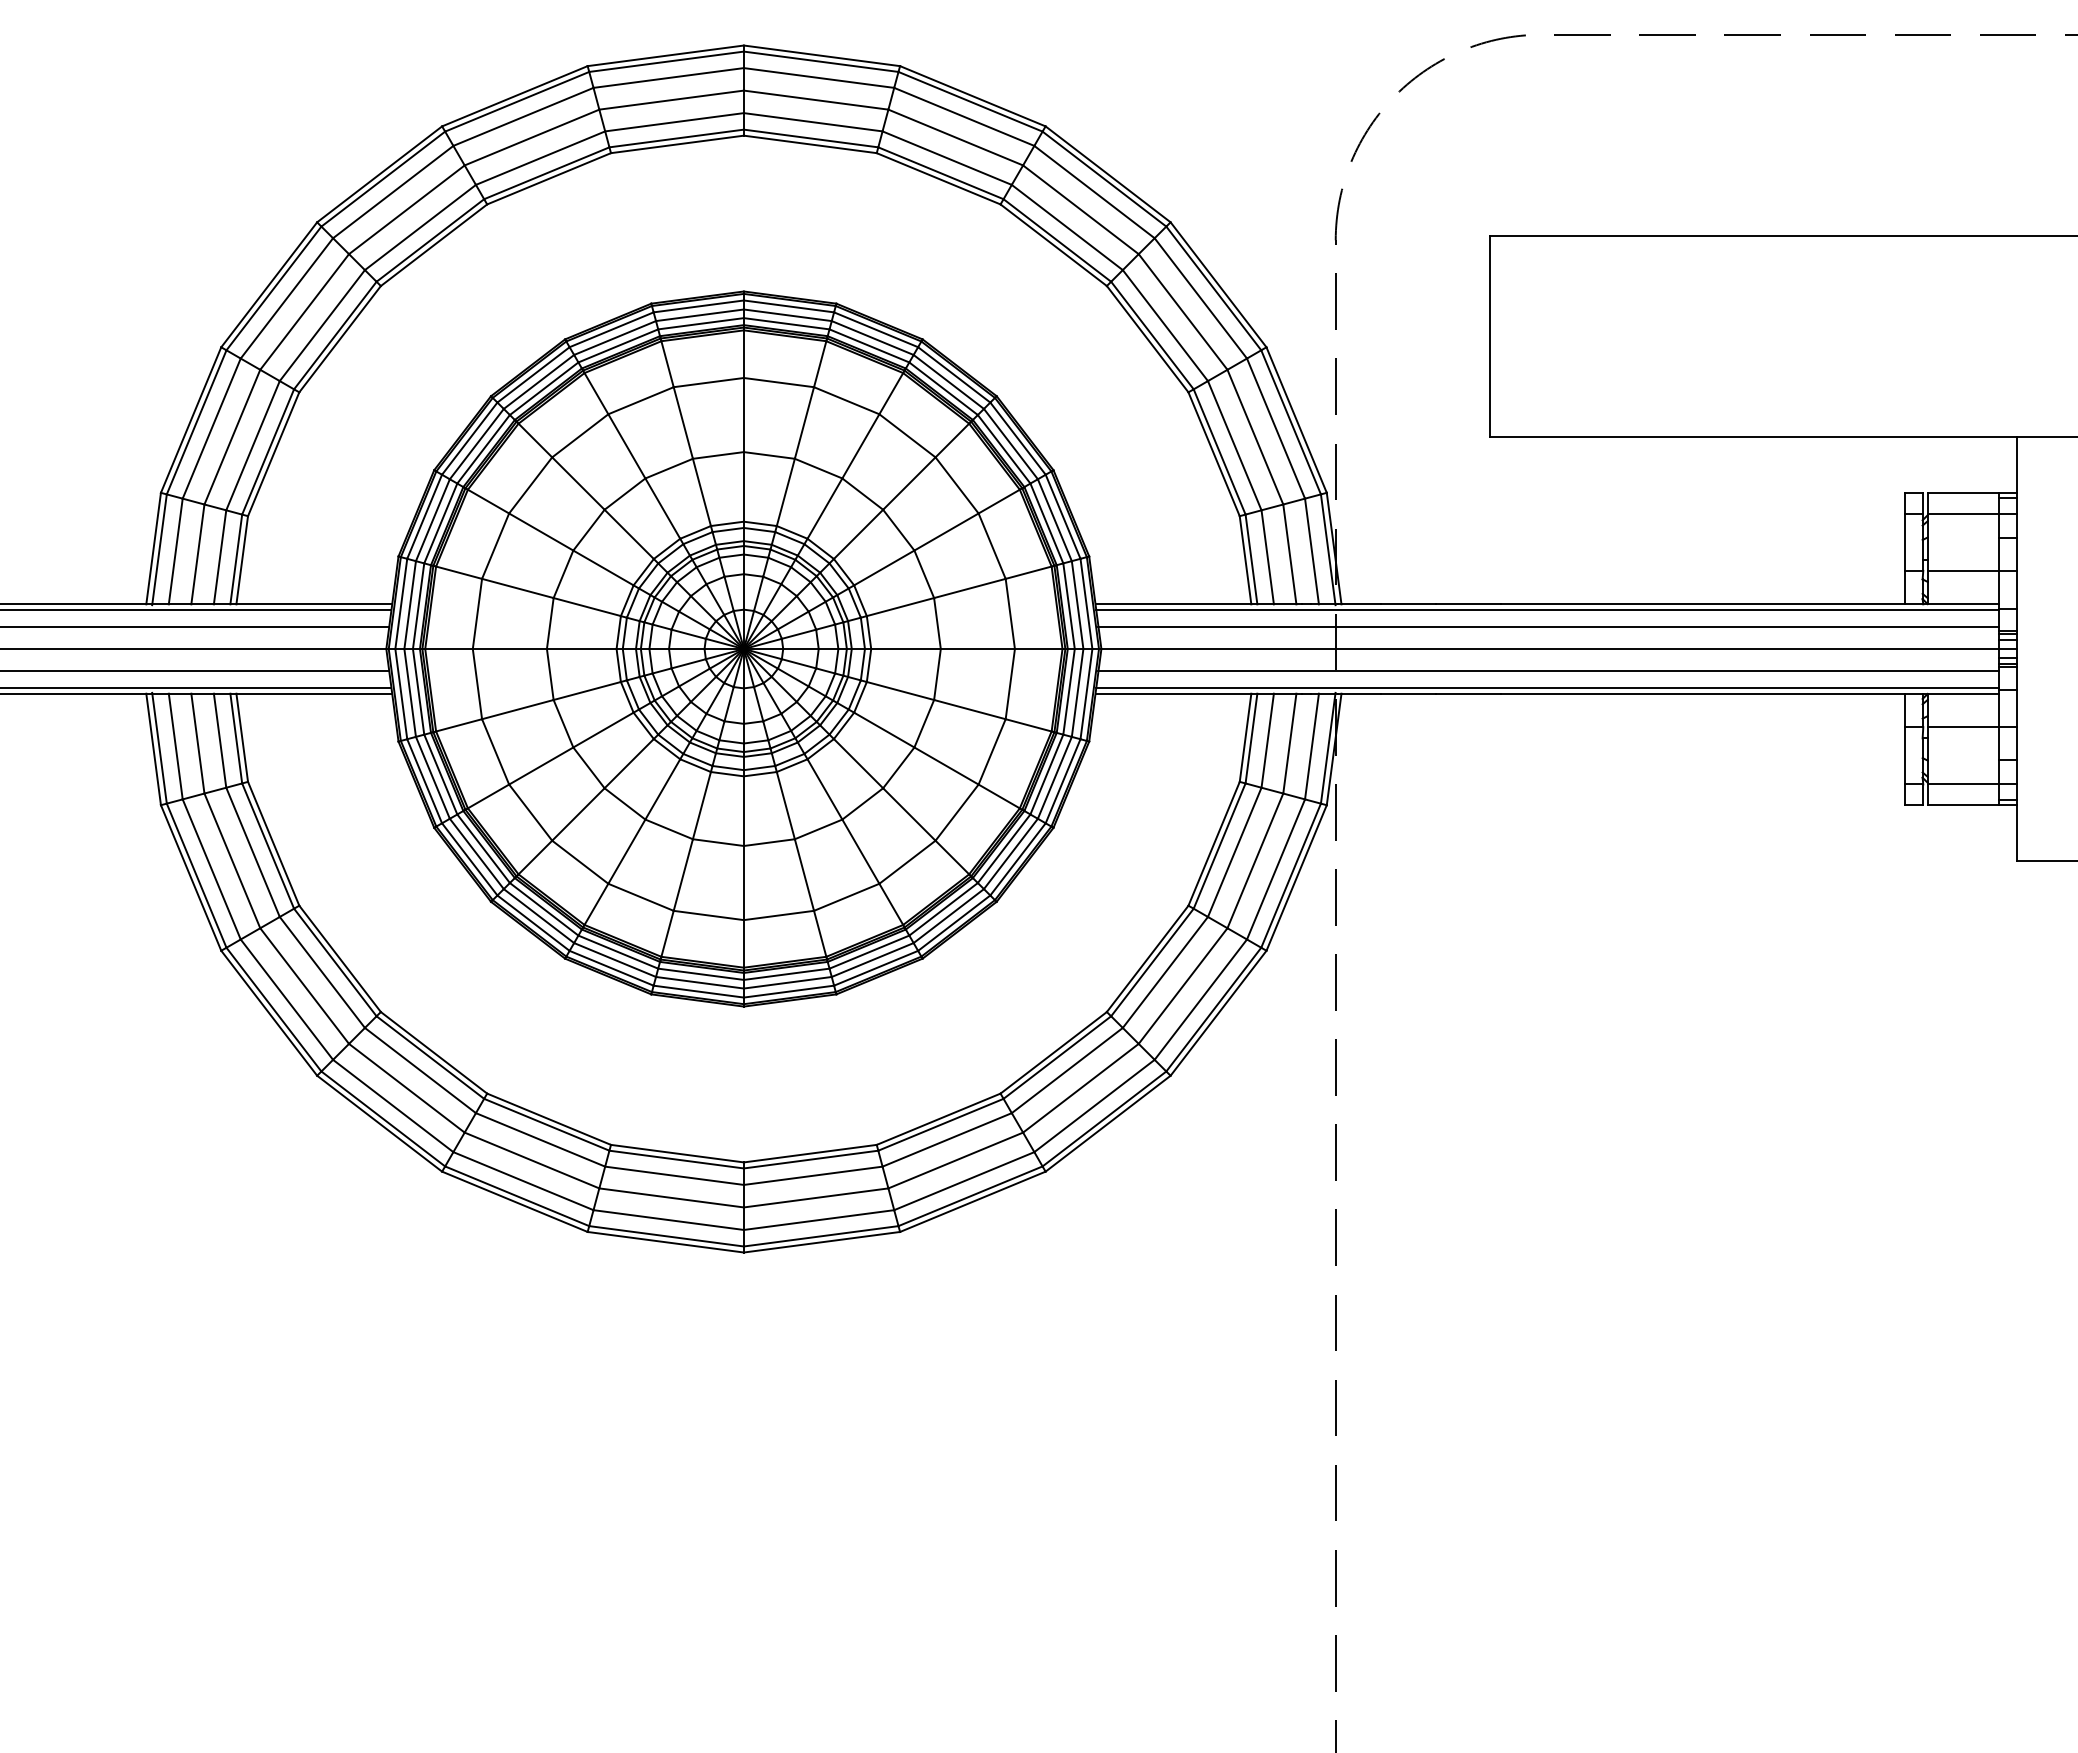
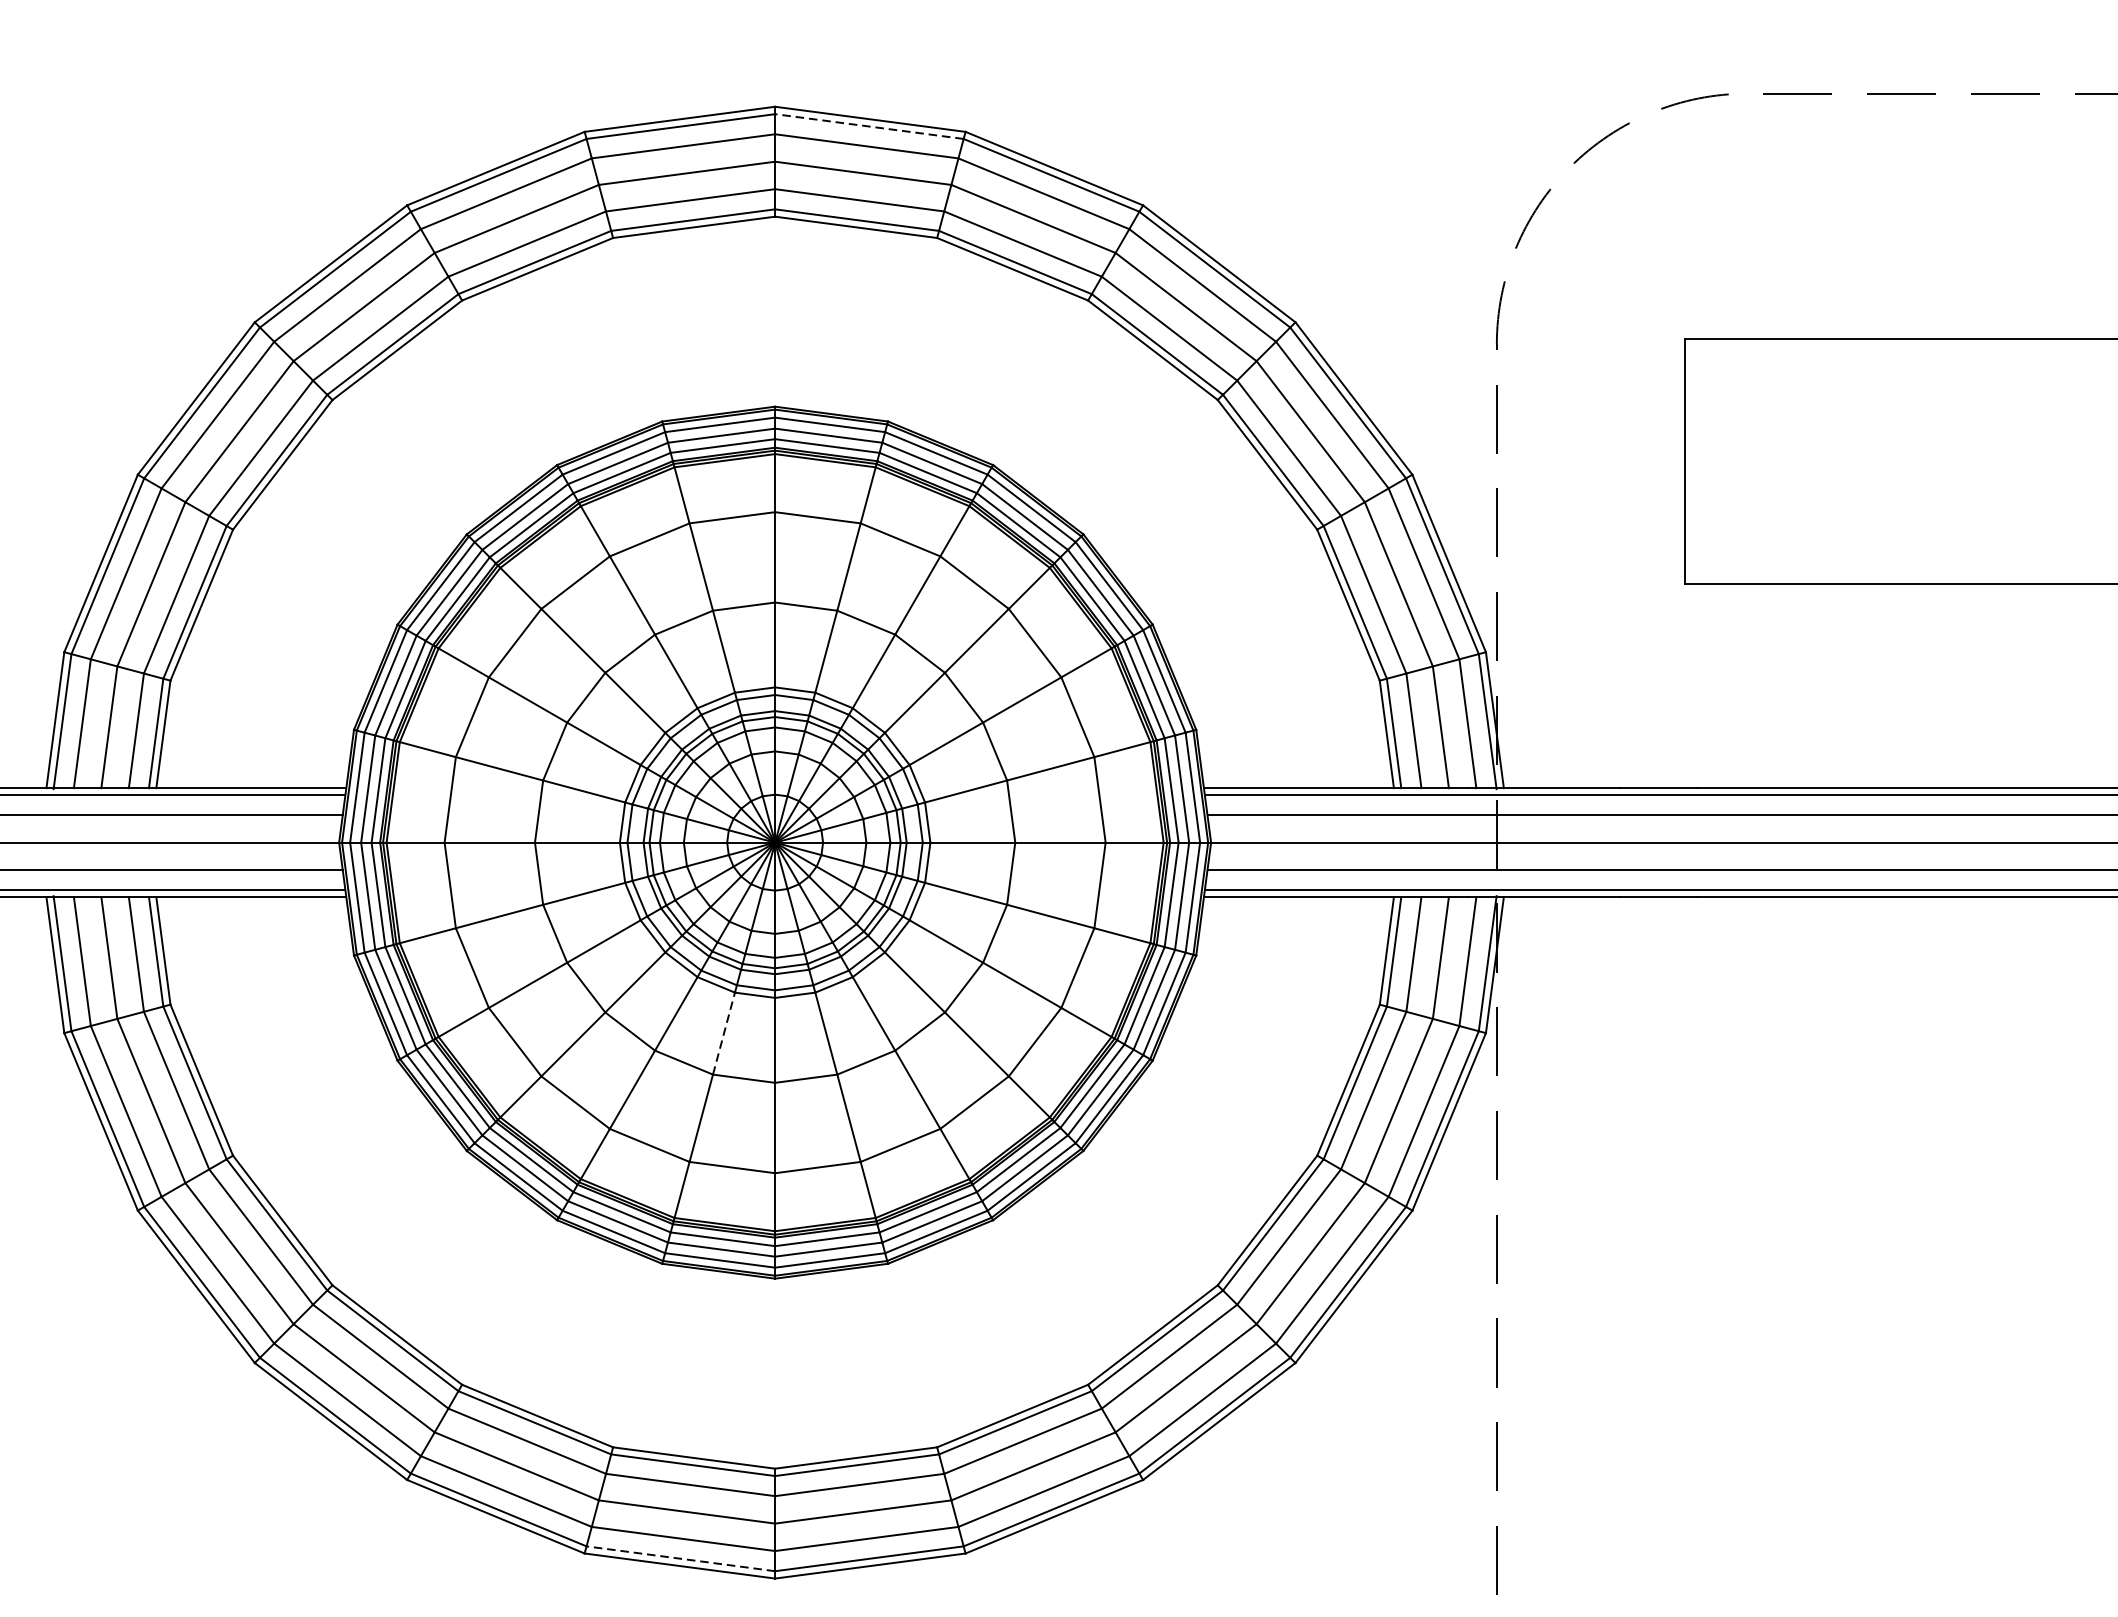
line: (821, 61) -> (869, 126), solid -> dashed
line: (701, 805) -> (723, 1033), solid -> dashed
line: (666, 1236) -> (680, 1559), solid -> dashed

